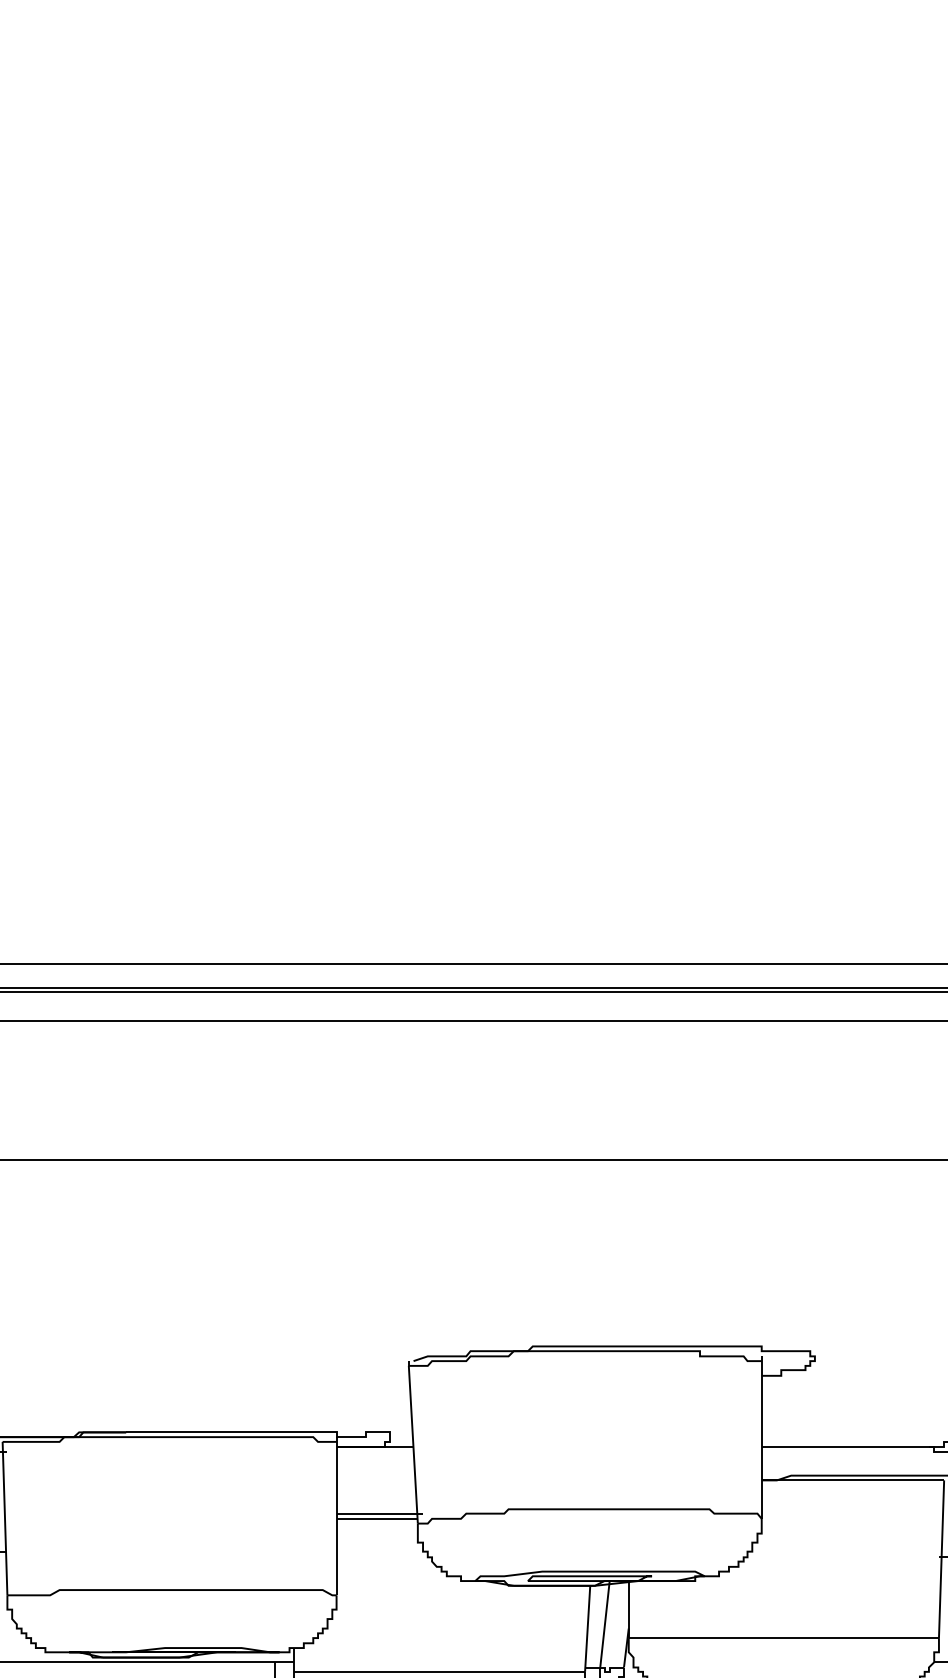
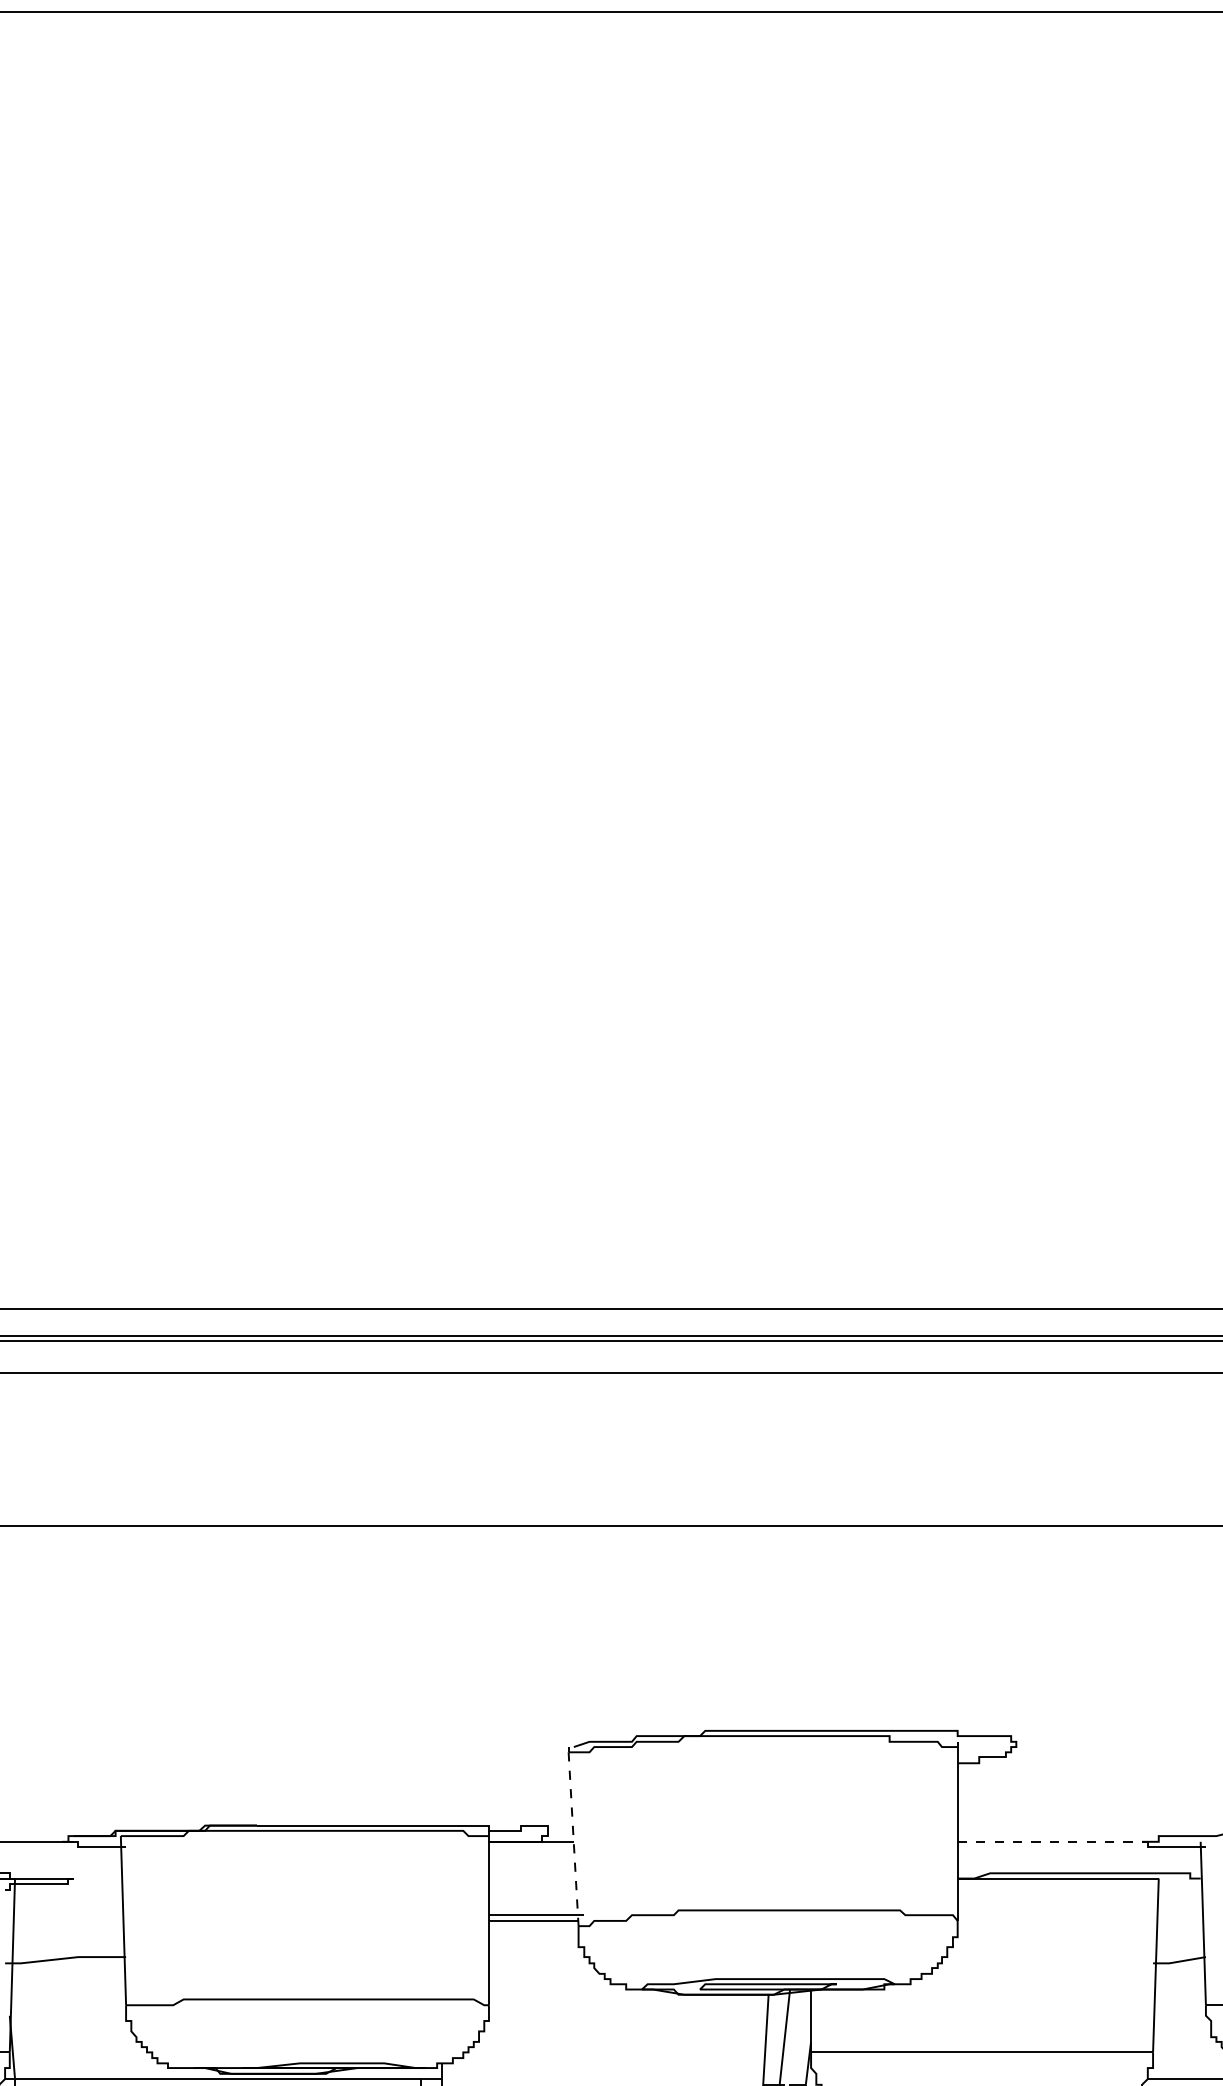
line: (413, 1444) -> (573, 1839), solid -> dashed
line: (845, 1446) -> (1050, 1841), solid -> dashed

